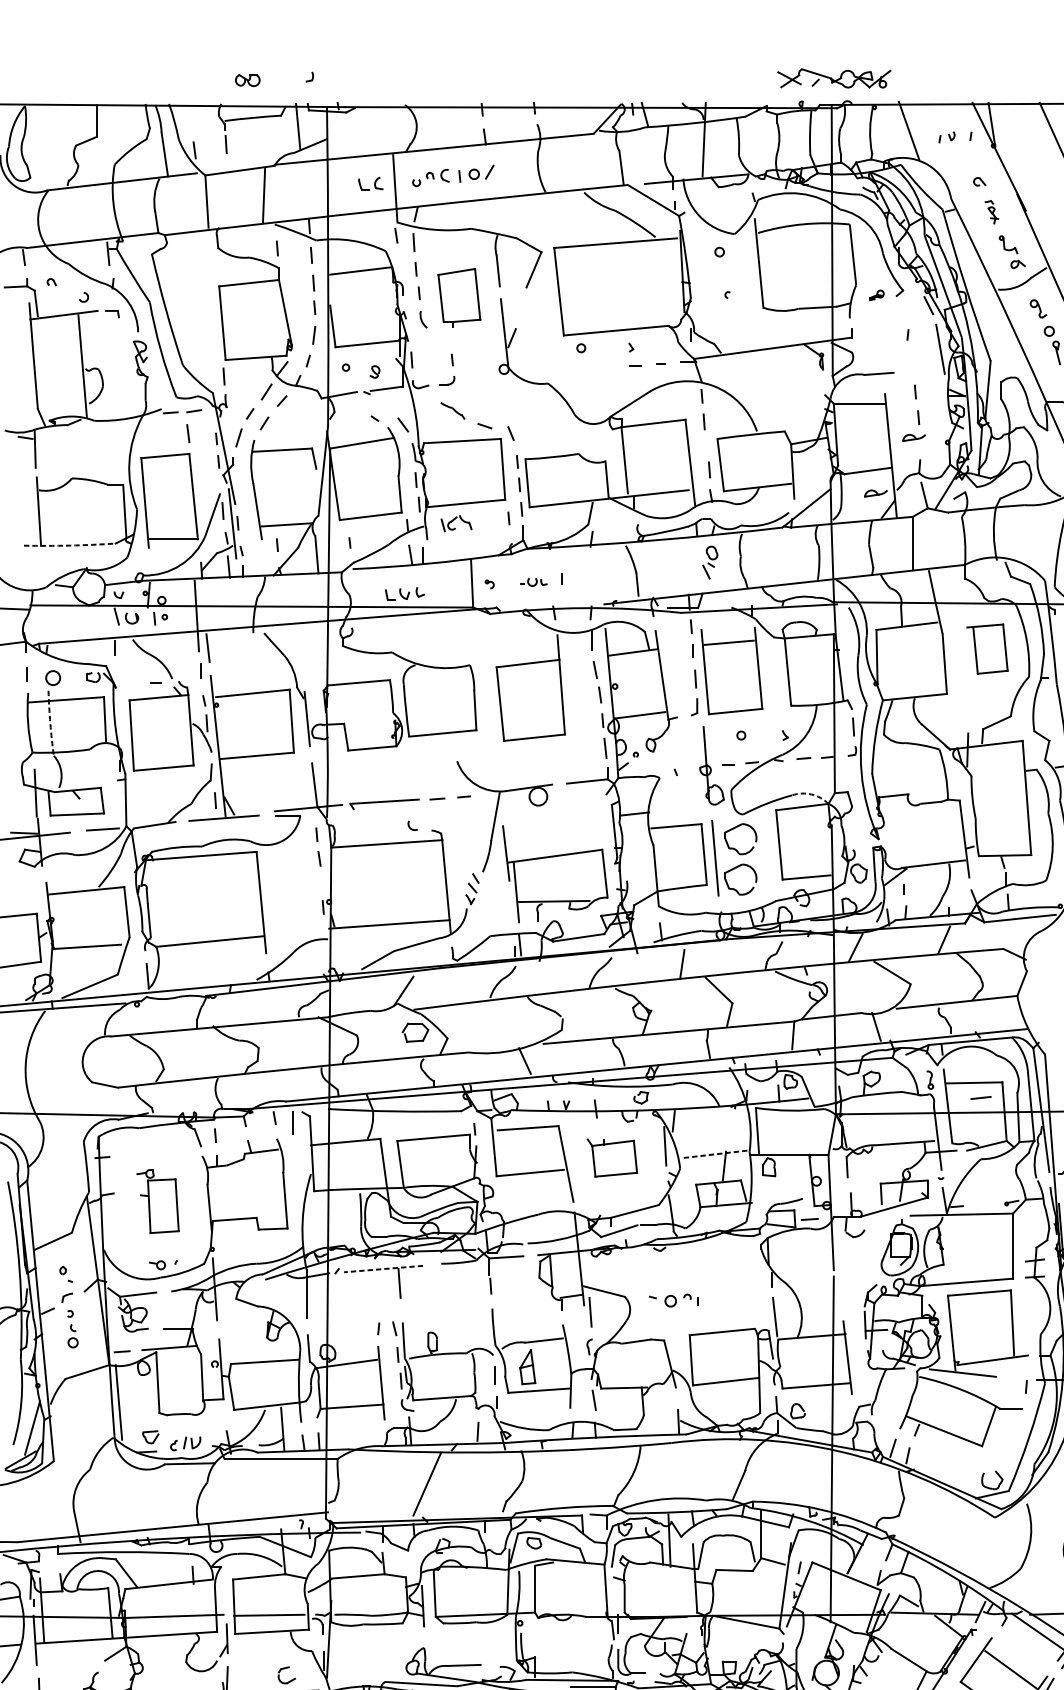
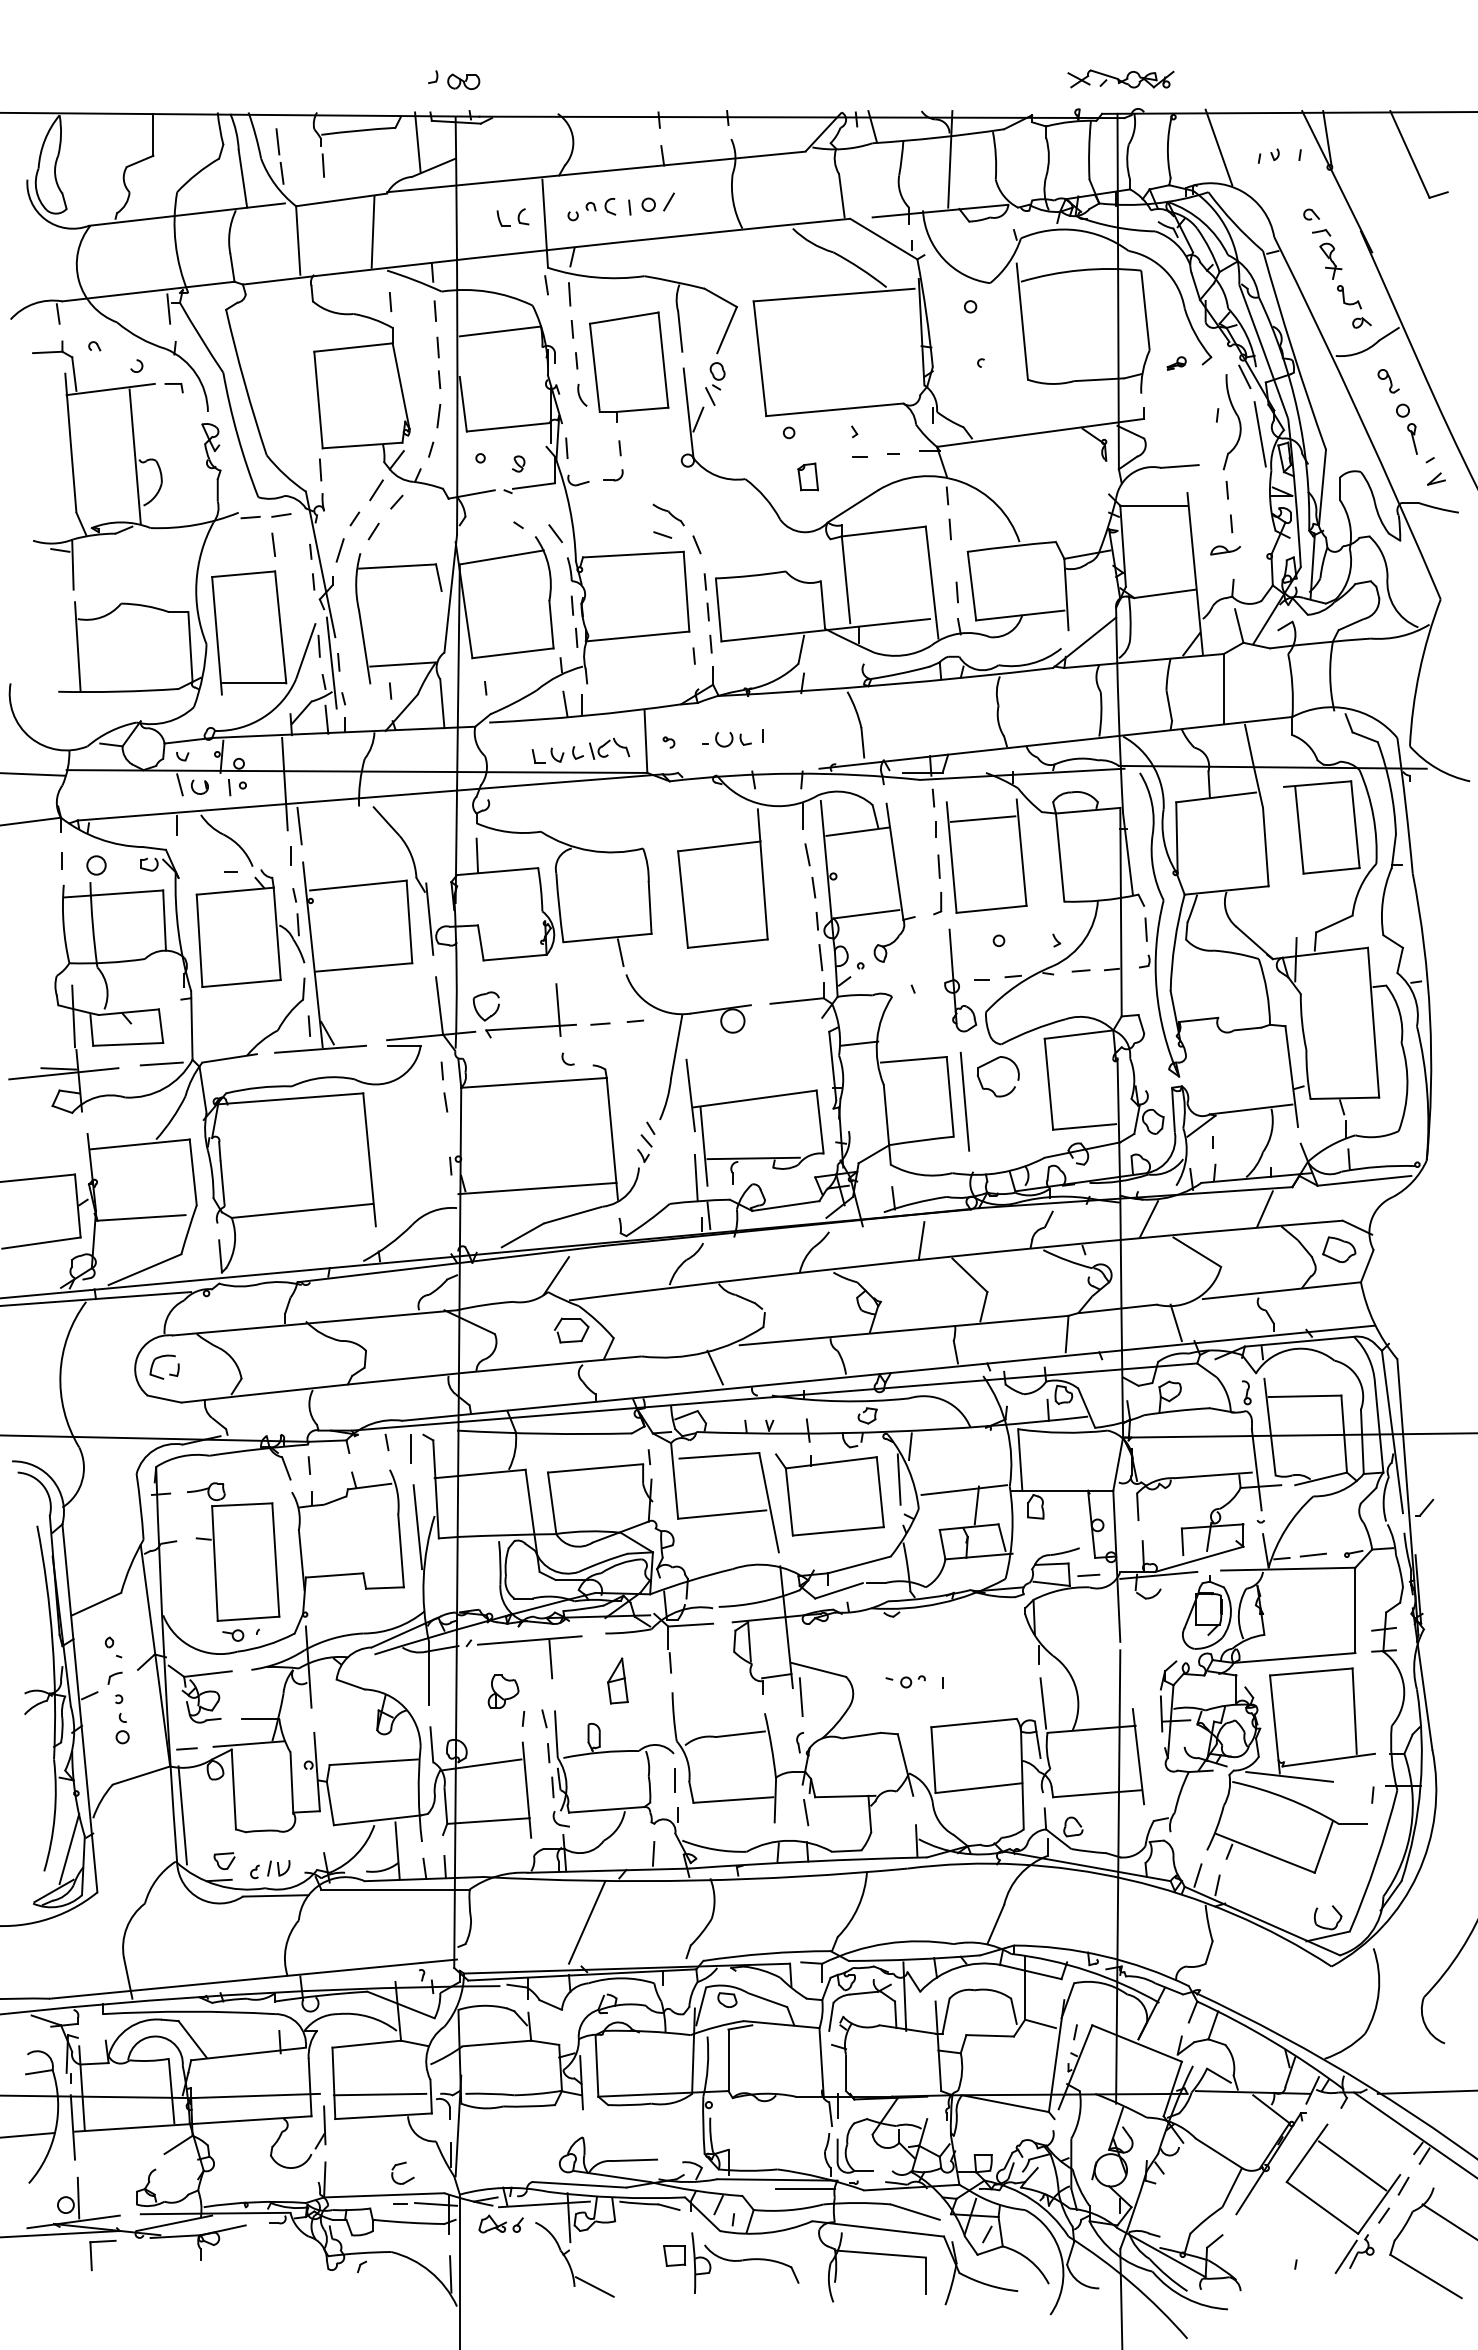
part: (833, 78) -> (1120, 78), size x0.71
part: (247, 80) -> (463, 81), moved
line: (191, 126) -> (277, 141), added
part: (991, 212) -> (1327, 254), size x1.67
part: (459, 297) -> (629, 366), size x1.43
part: (923, 339) -> (1238, 421), added
part: (595, 381) -> (807, 476), added
part: (452, 410) -> (668, 514), moved
part: (875, 493) -> (1175, 623), removed
part: (456, 523) -> (609, 748), moved
arc: (69, 545) -> (118, 691), dashed -> solid
part: (710, 562) -> (715, 383), moved
part: (533, 582) -> (726, 739), size x1.43
part: (987, 649) -> (1321, 827), size x1.43
line: (343, 670) -> (477, 855), added
arc: (50, 723) -> (92, 924), dashed -> solid
line: (452, 744) -> (620, 952), added
part: (343, 788) -> (477, 1010), added
line: (405, 788) -> (558, 1010), added
arc: (811, 794) -> (1091, 1018), dashed -> solid
part: (735, 889) -> (991, 1142), removed
line: (509, 916) -> (695, 1177), added
part: (1000, 970) -> (1339, 1249), added
part: (108, 1065) -> (169, 1373), added
line: (980, 1097) -> (1312, 1554), moved
line: (715, 1154) -> (964, 1490), dashed -> solid
part: (612, 1157) -> (829, 1494), size x1.67
line: (297, 1182) -> (417, 1527), added
part: (157, 1201) -> (233, 1551), size x1.67
line: (862, 1218) -> (1158, 1574), added
line: (383, 1269) -> (529, 1640), dashed -> solid
part: (670, 1300) -> (905, 1681), size x0.71
part: (363, 1307) -> (503, 1691), added
part: (527, 1366) -> (617, 1680), moved

